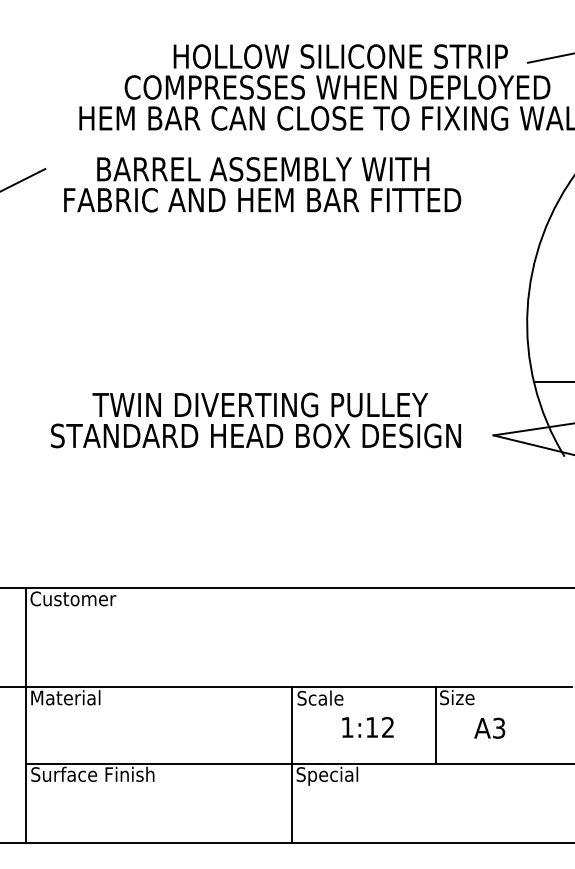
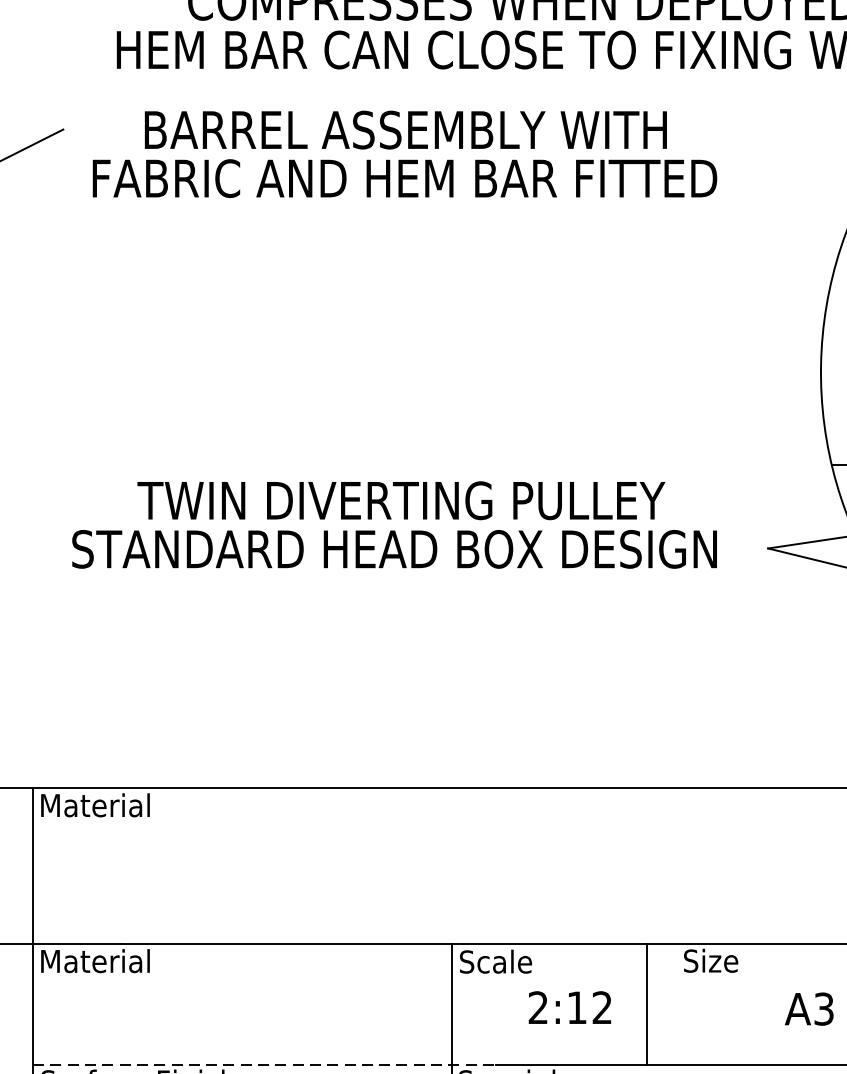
text: (73, 598) -> (107, 804), Customer -> Material
line: (435, 724) -> (646, 1003), moved
text: (347, 726) -> (538, 1006), 1:12 -> 2:12
text: (489, 727) -> (808, 1007), moved
line: (173, 763) -> (264, 1064), solid -> dashed

